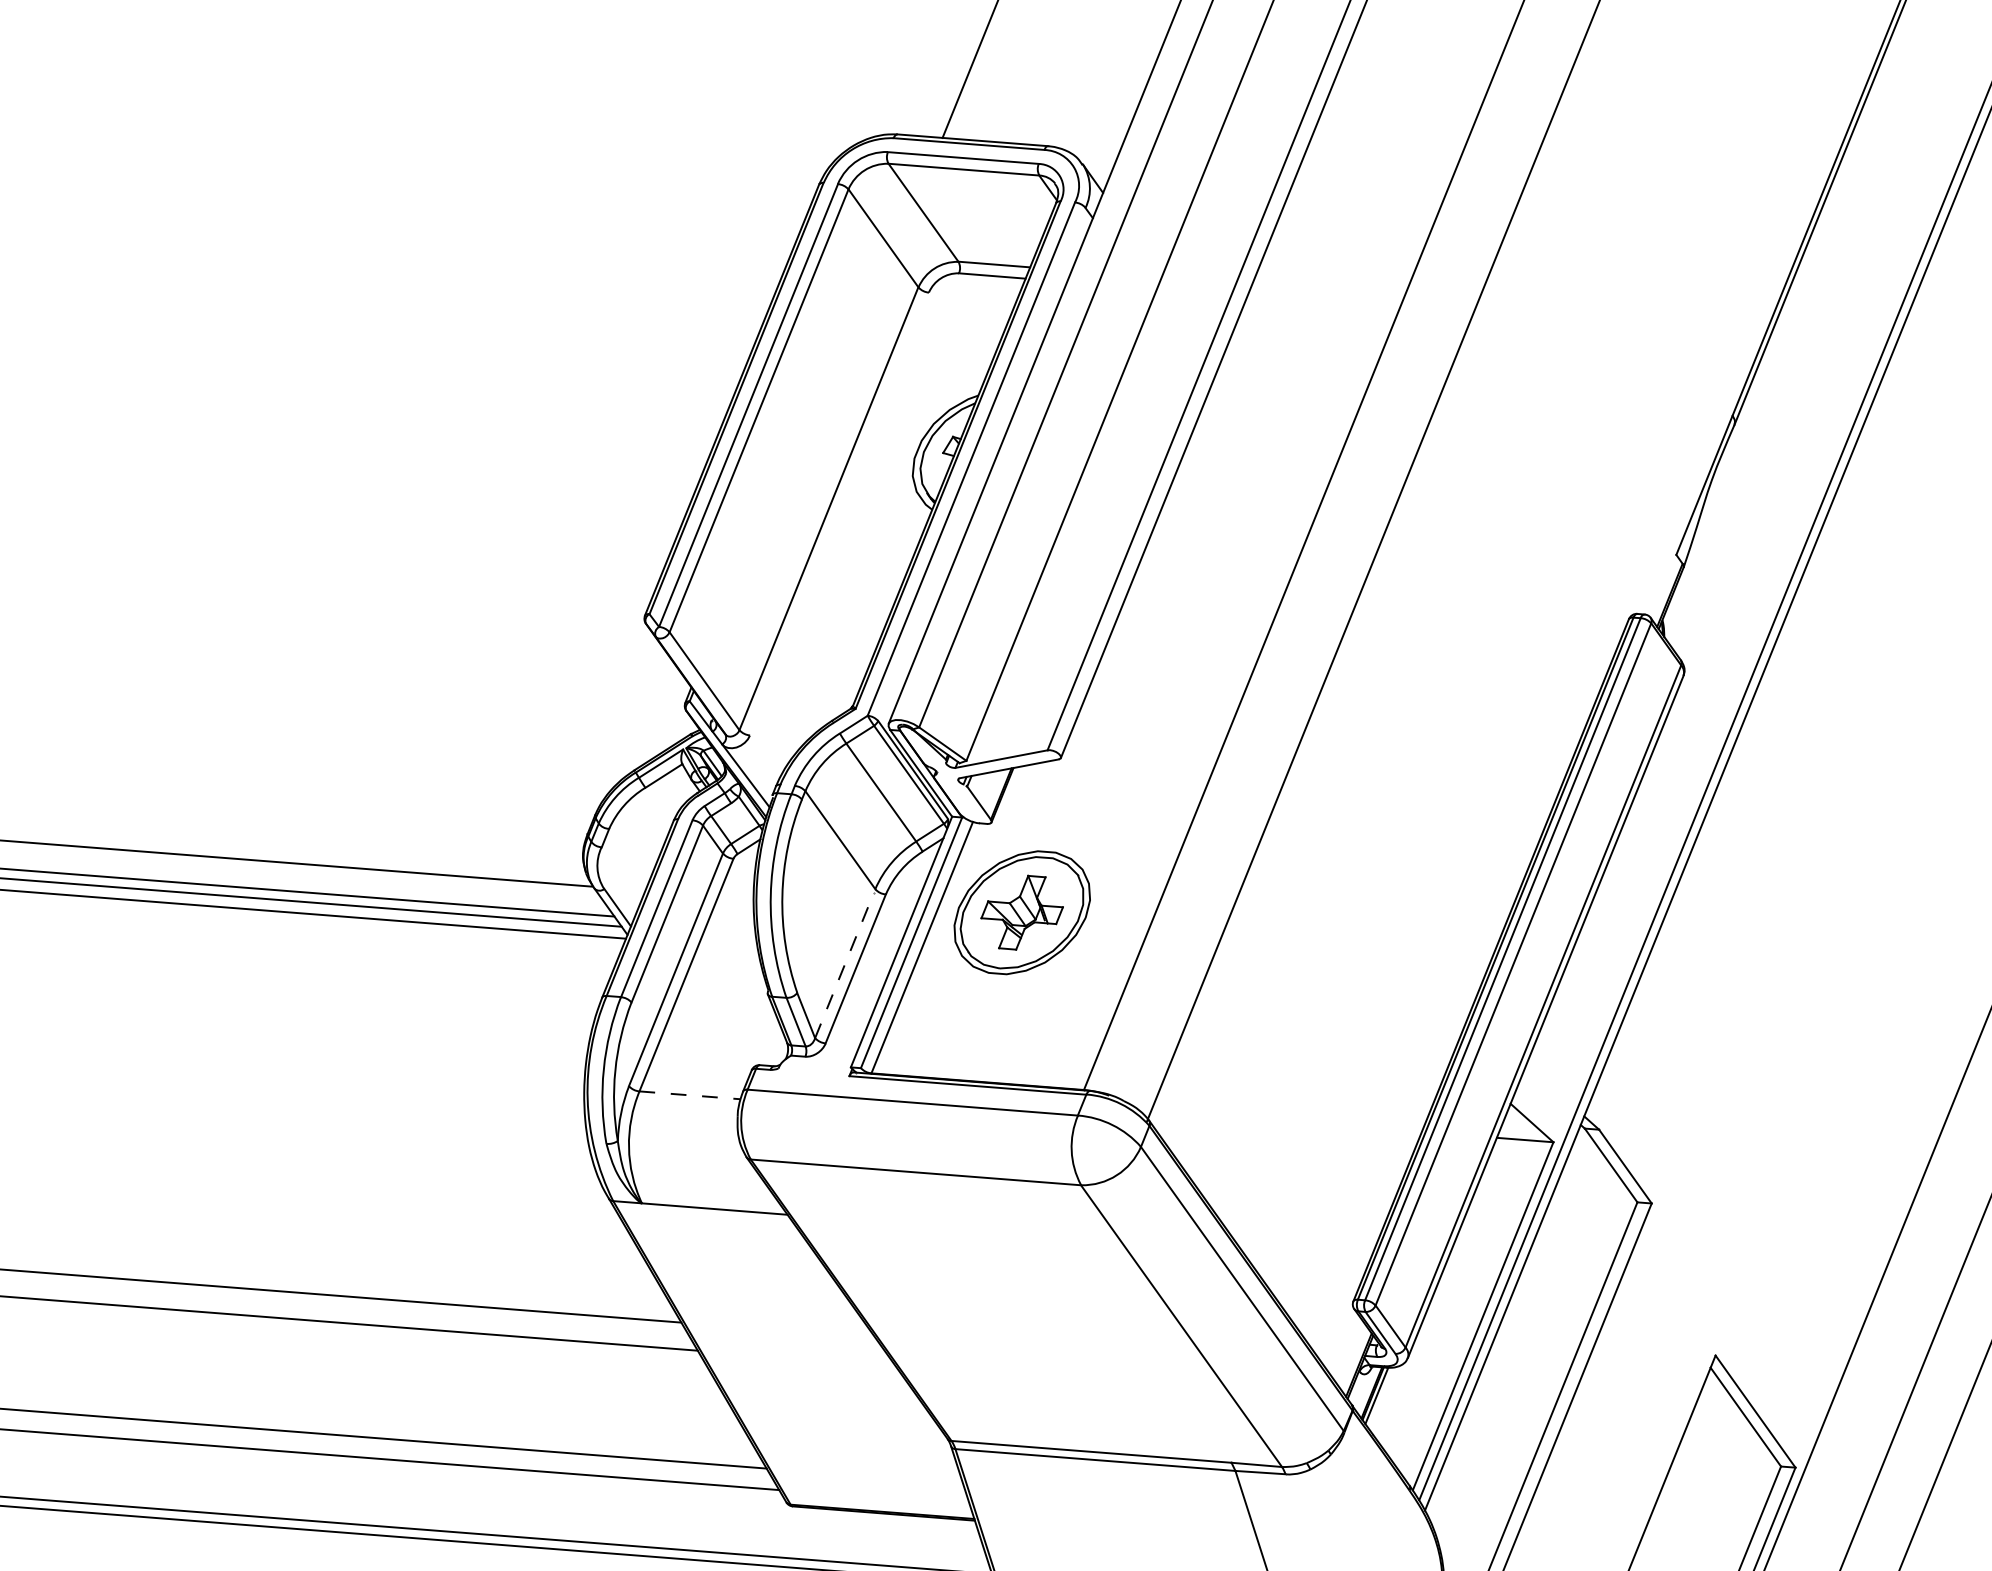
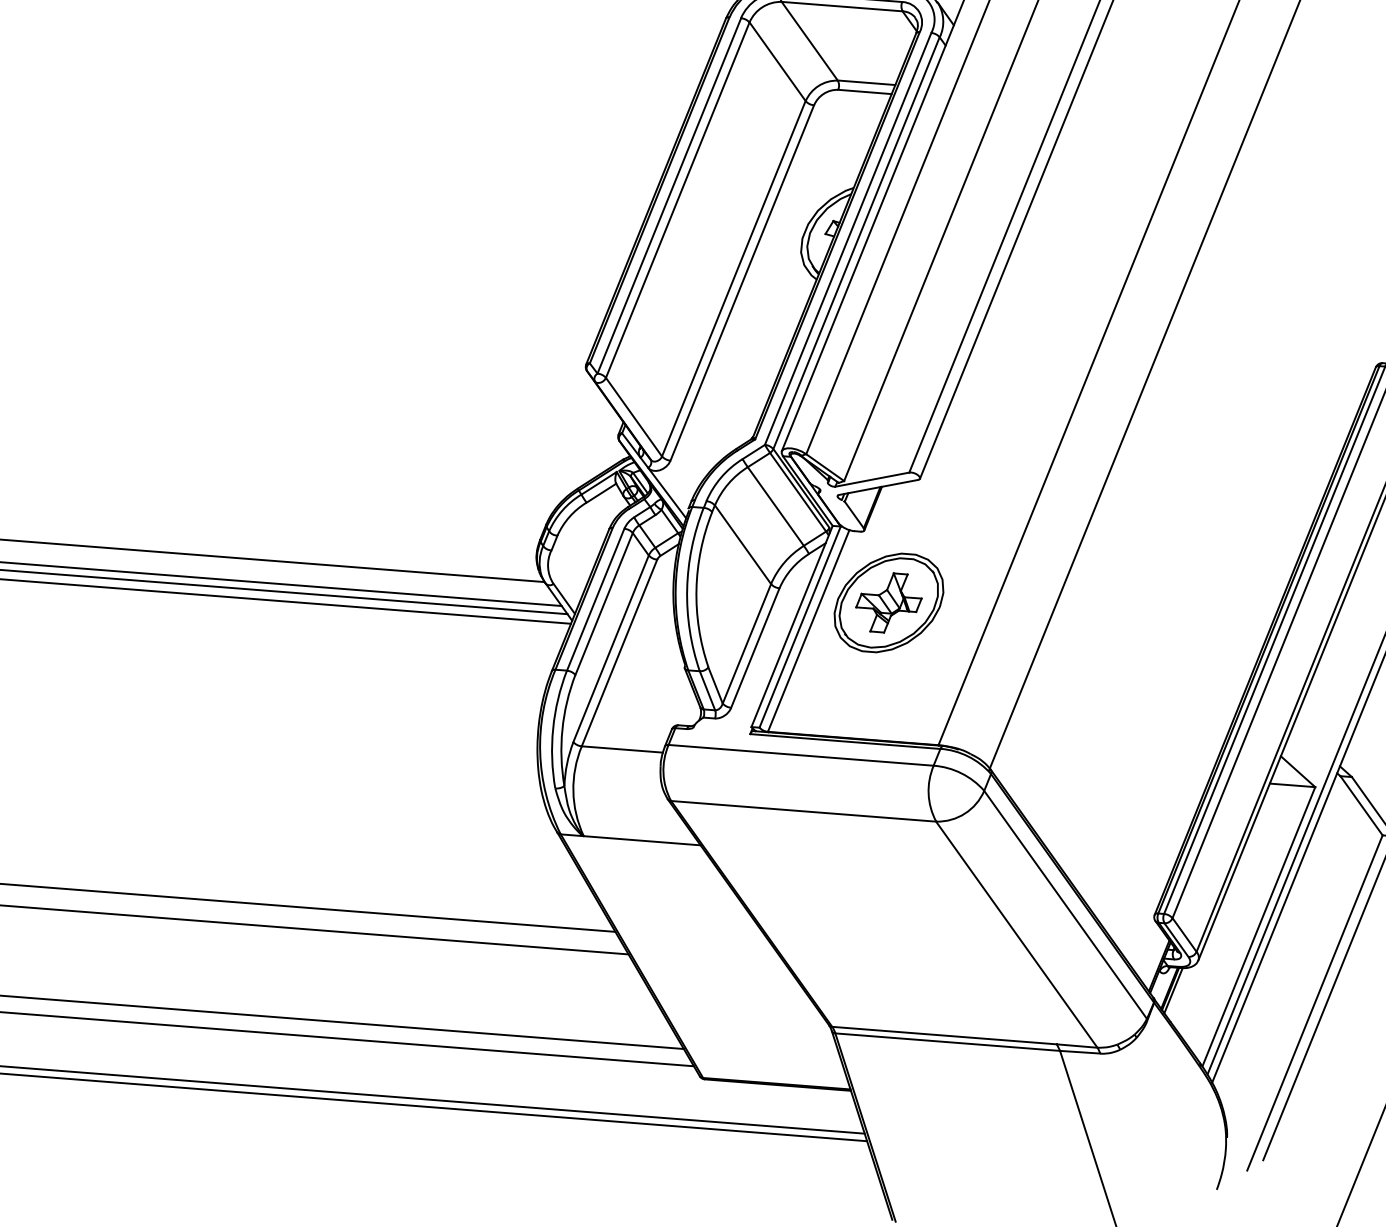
line: (981, 463) -> (856, 242), added
line: (838, 513) -> (741, 282), added
line: (845, 963) -> (747, 643), dashed -> solid
line: (690, 1095) -> (622, 749), dashed -> solid

